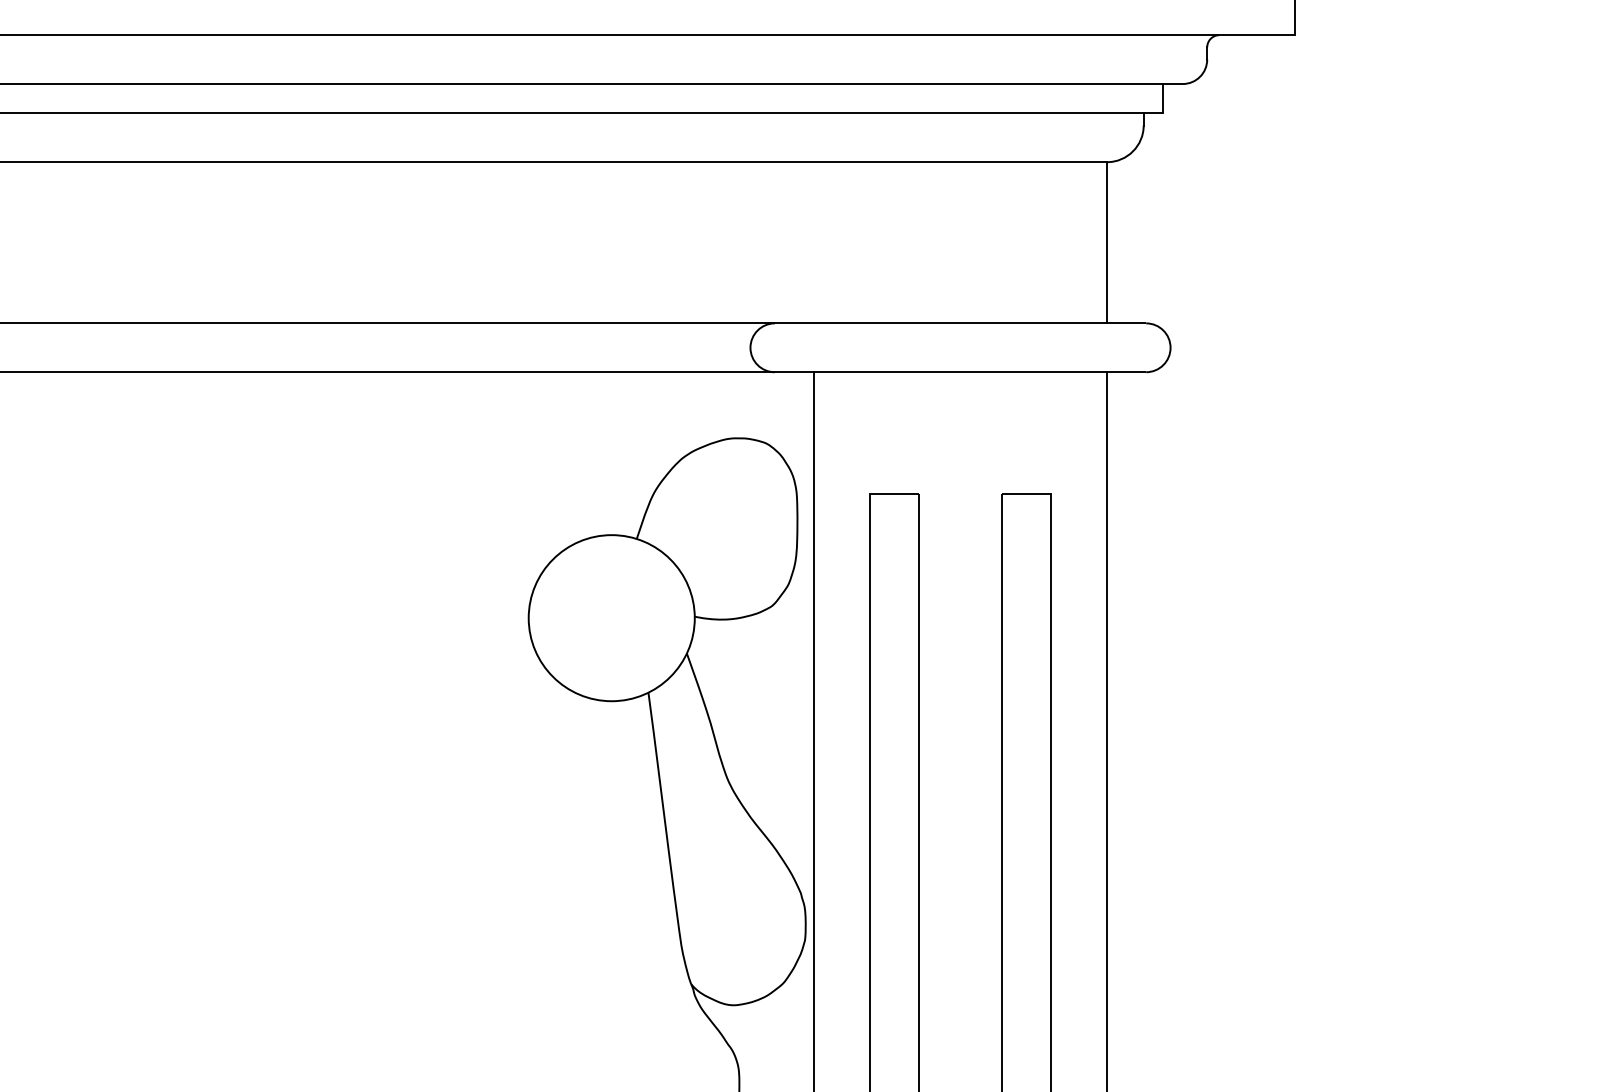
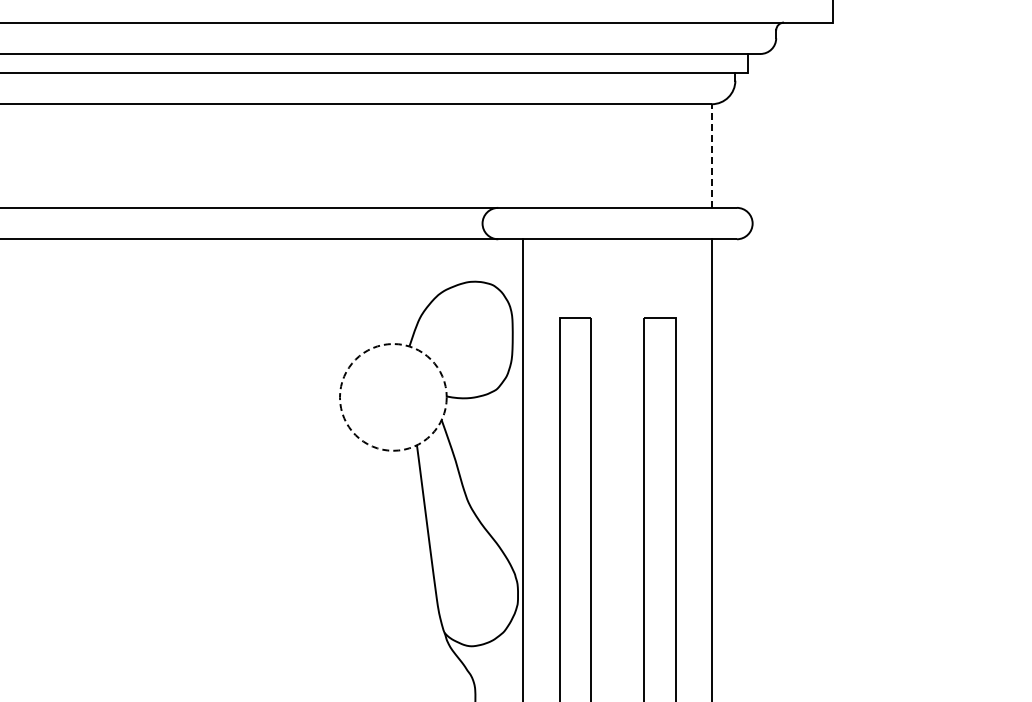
line: (1106, 243) -> (711, 156), solid -> dashed
circle: (610, 618) -> (392, 397), solid -> dashed

